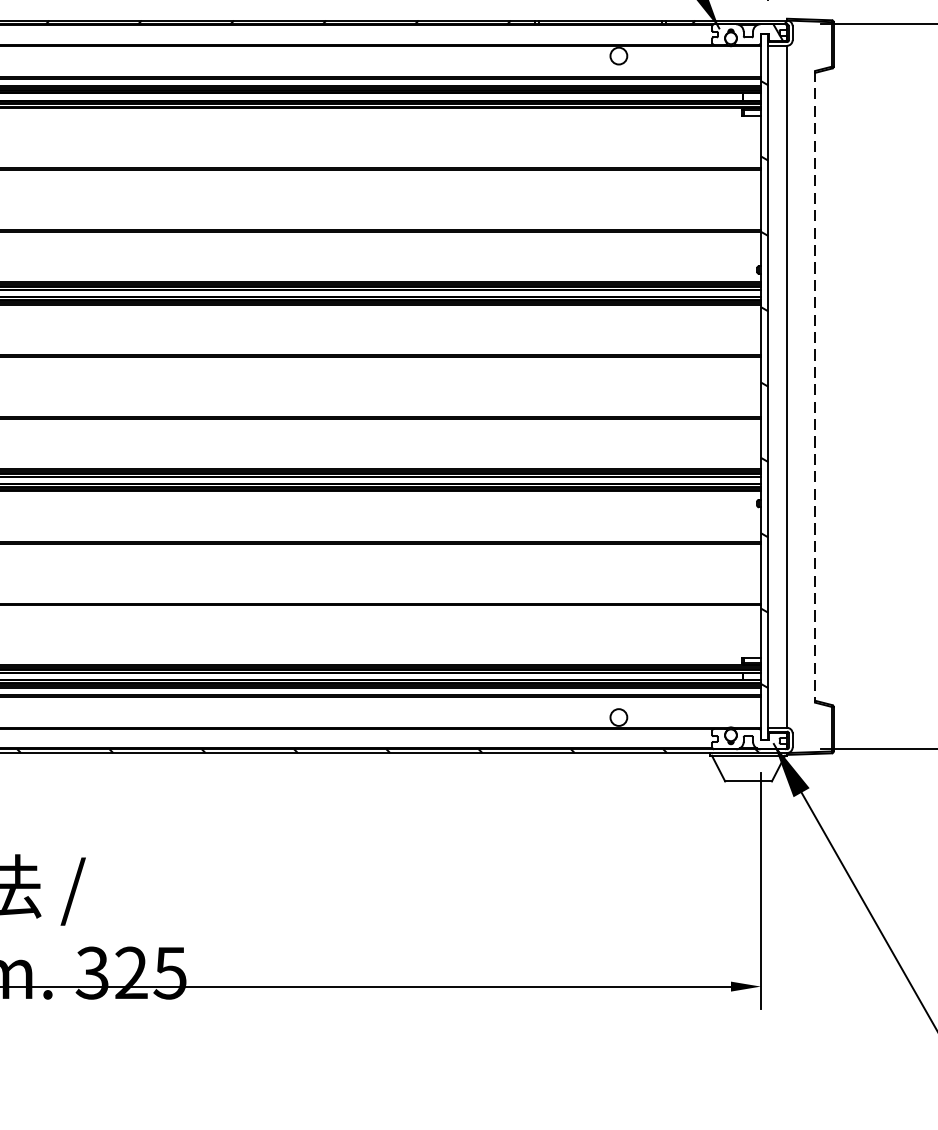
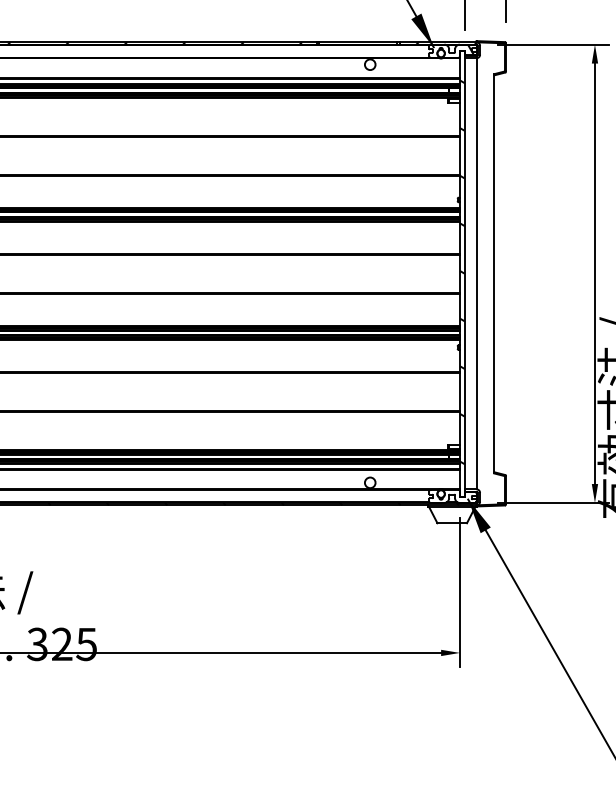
line: (815, 386) -> (494, 273), dashed -> solid

